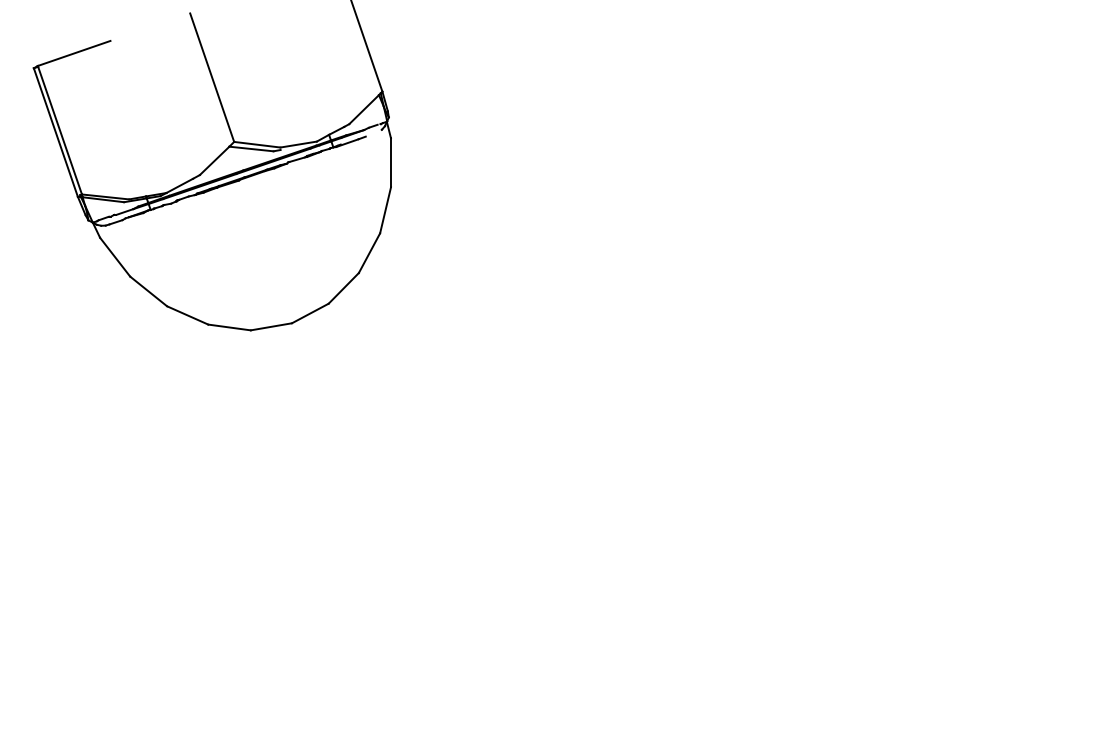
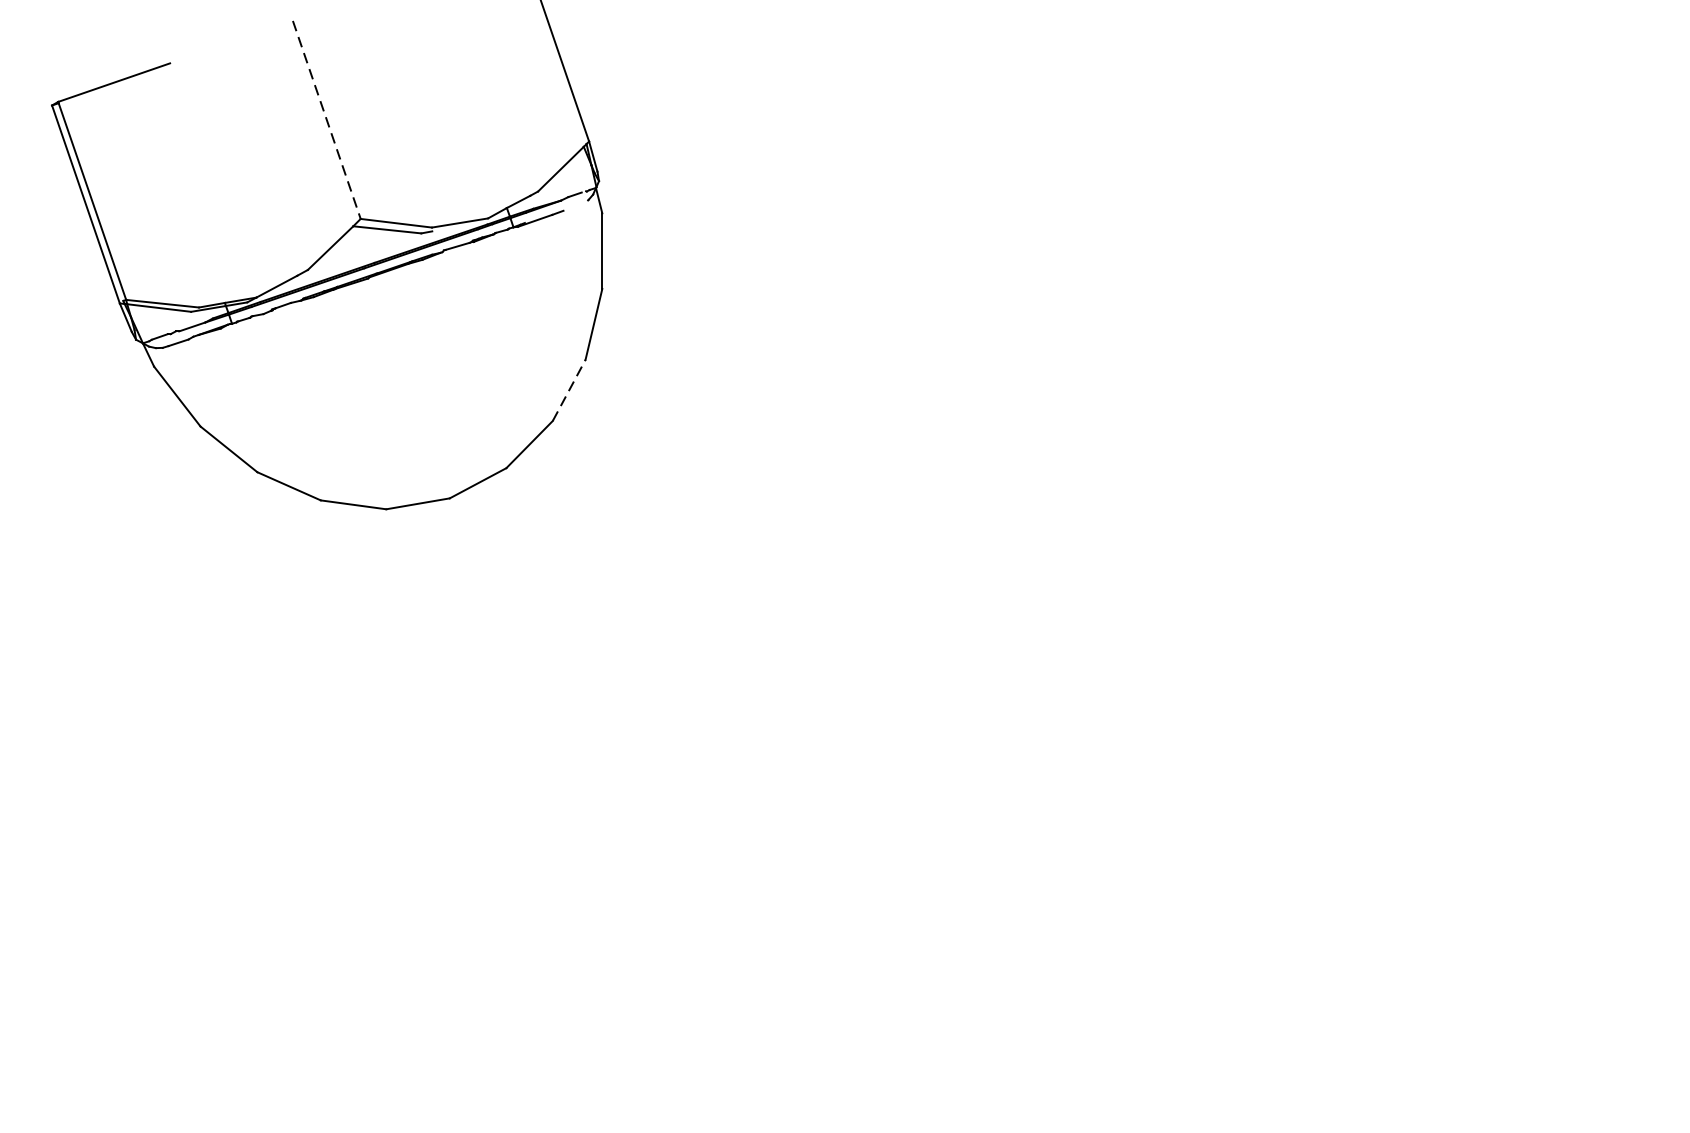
line: (212, 77) -> (327, 119), solid -> dashed
line: (369, 253) -> (569, 390), solid -> dashed

